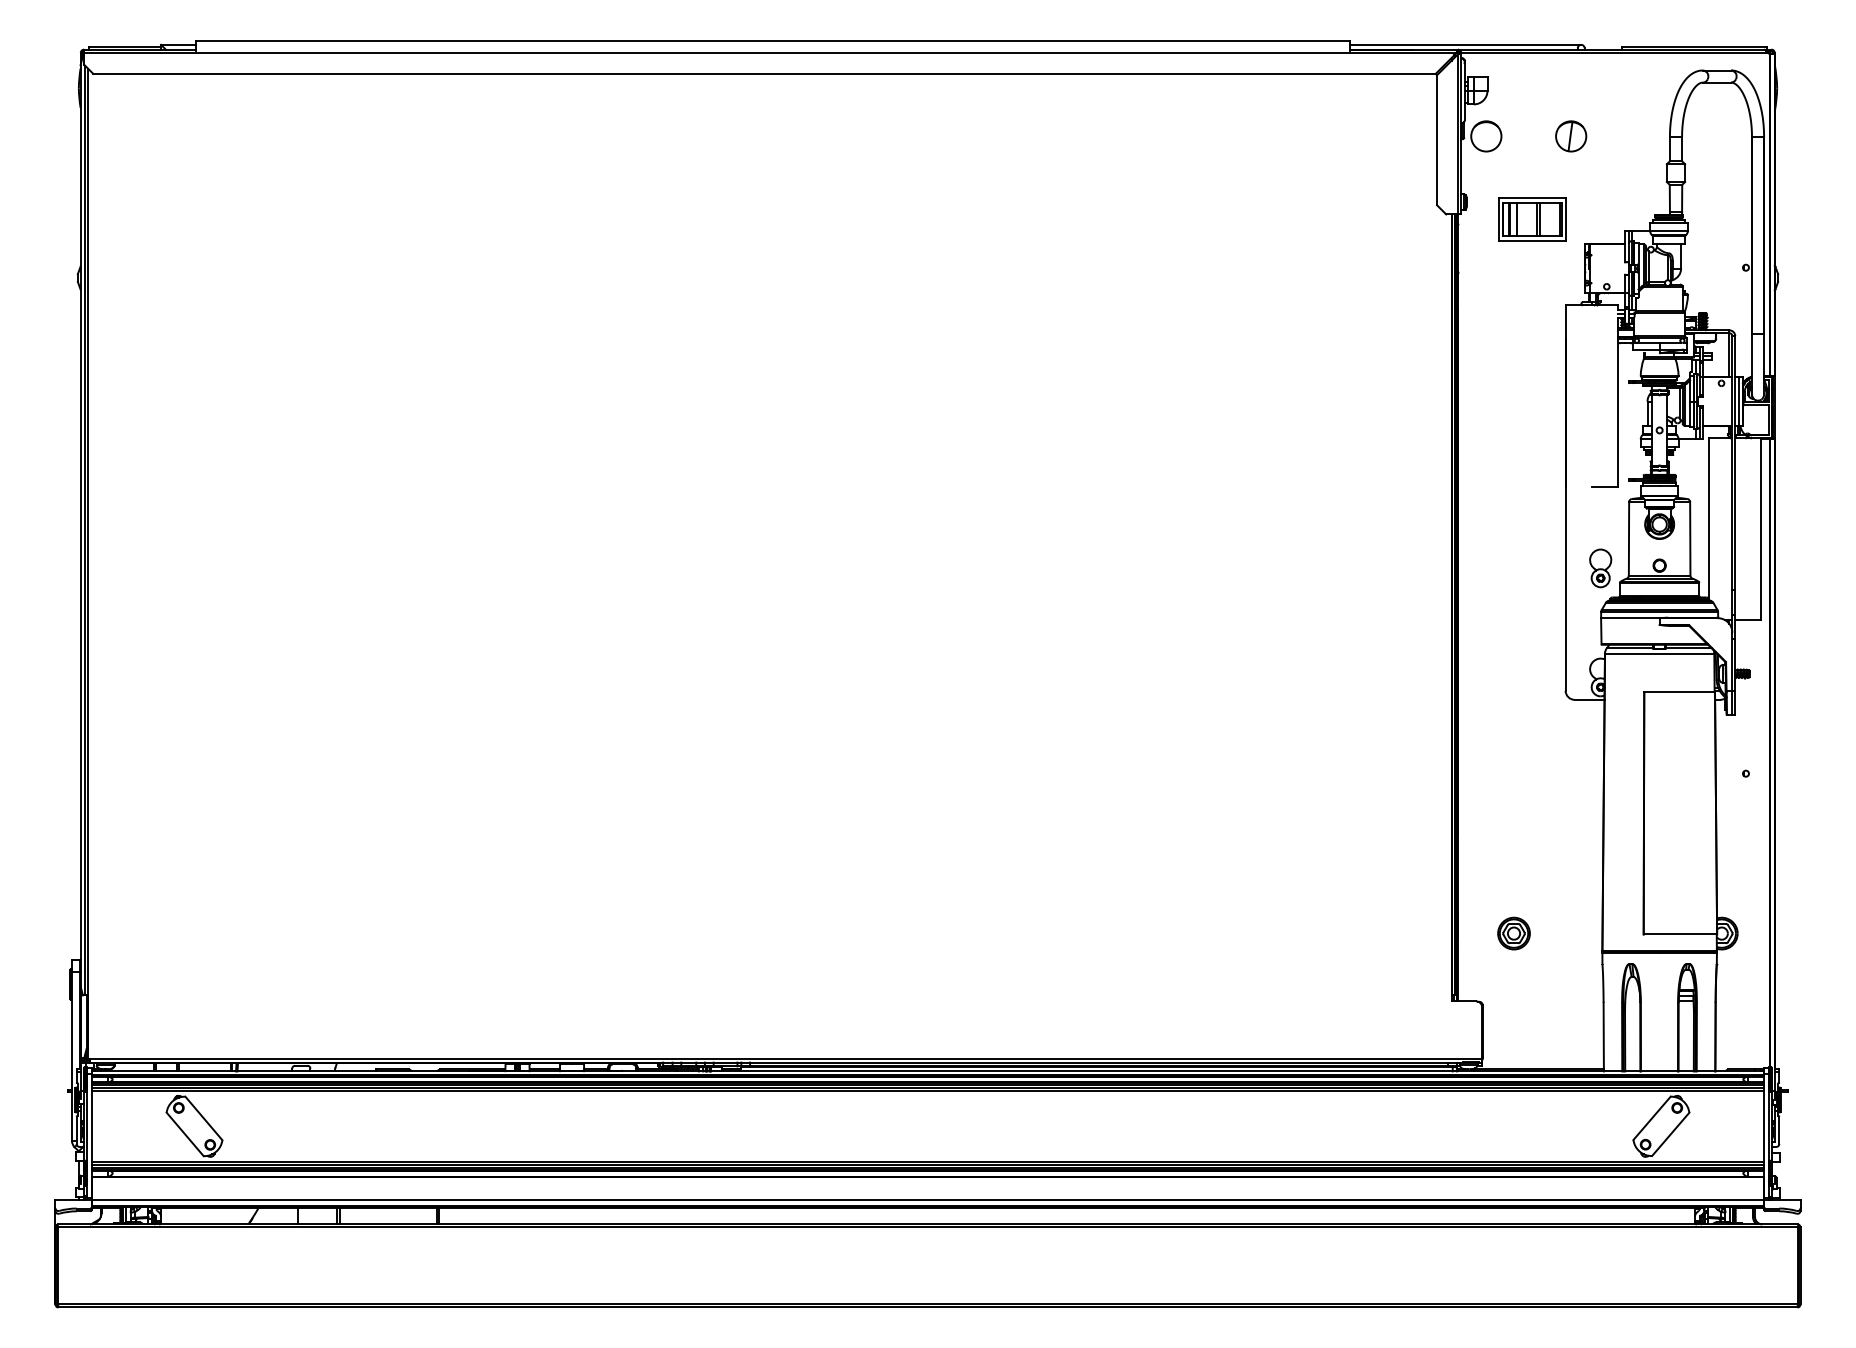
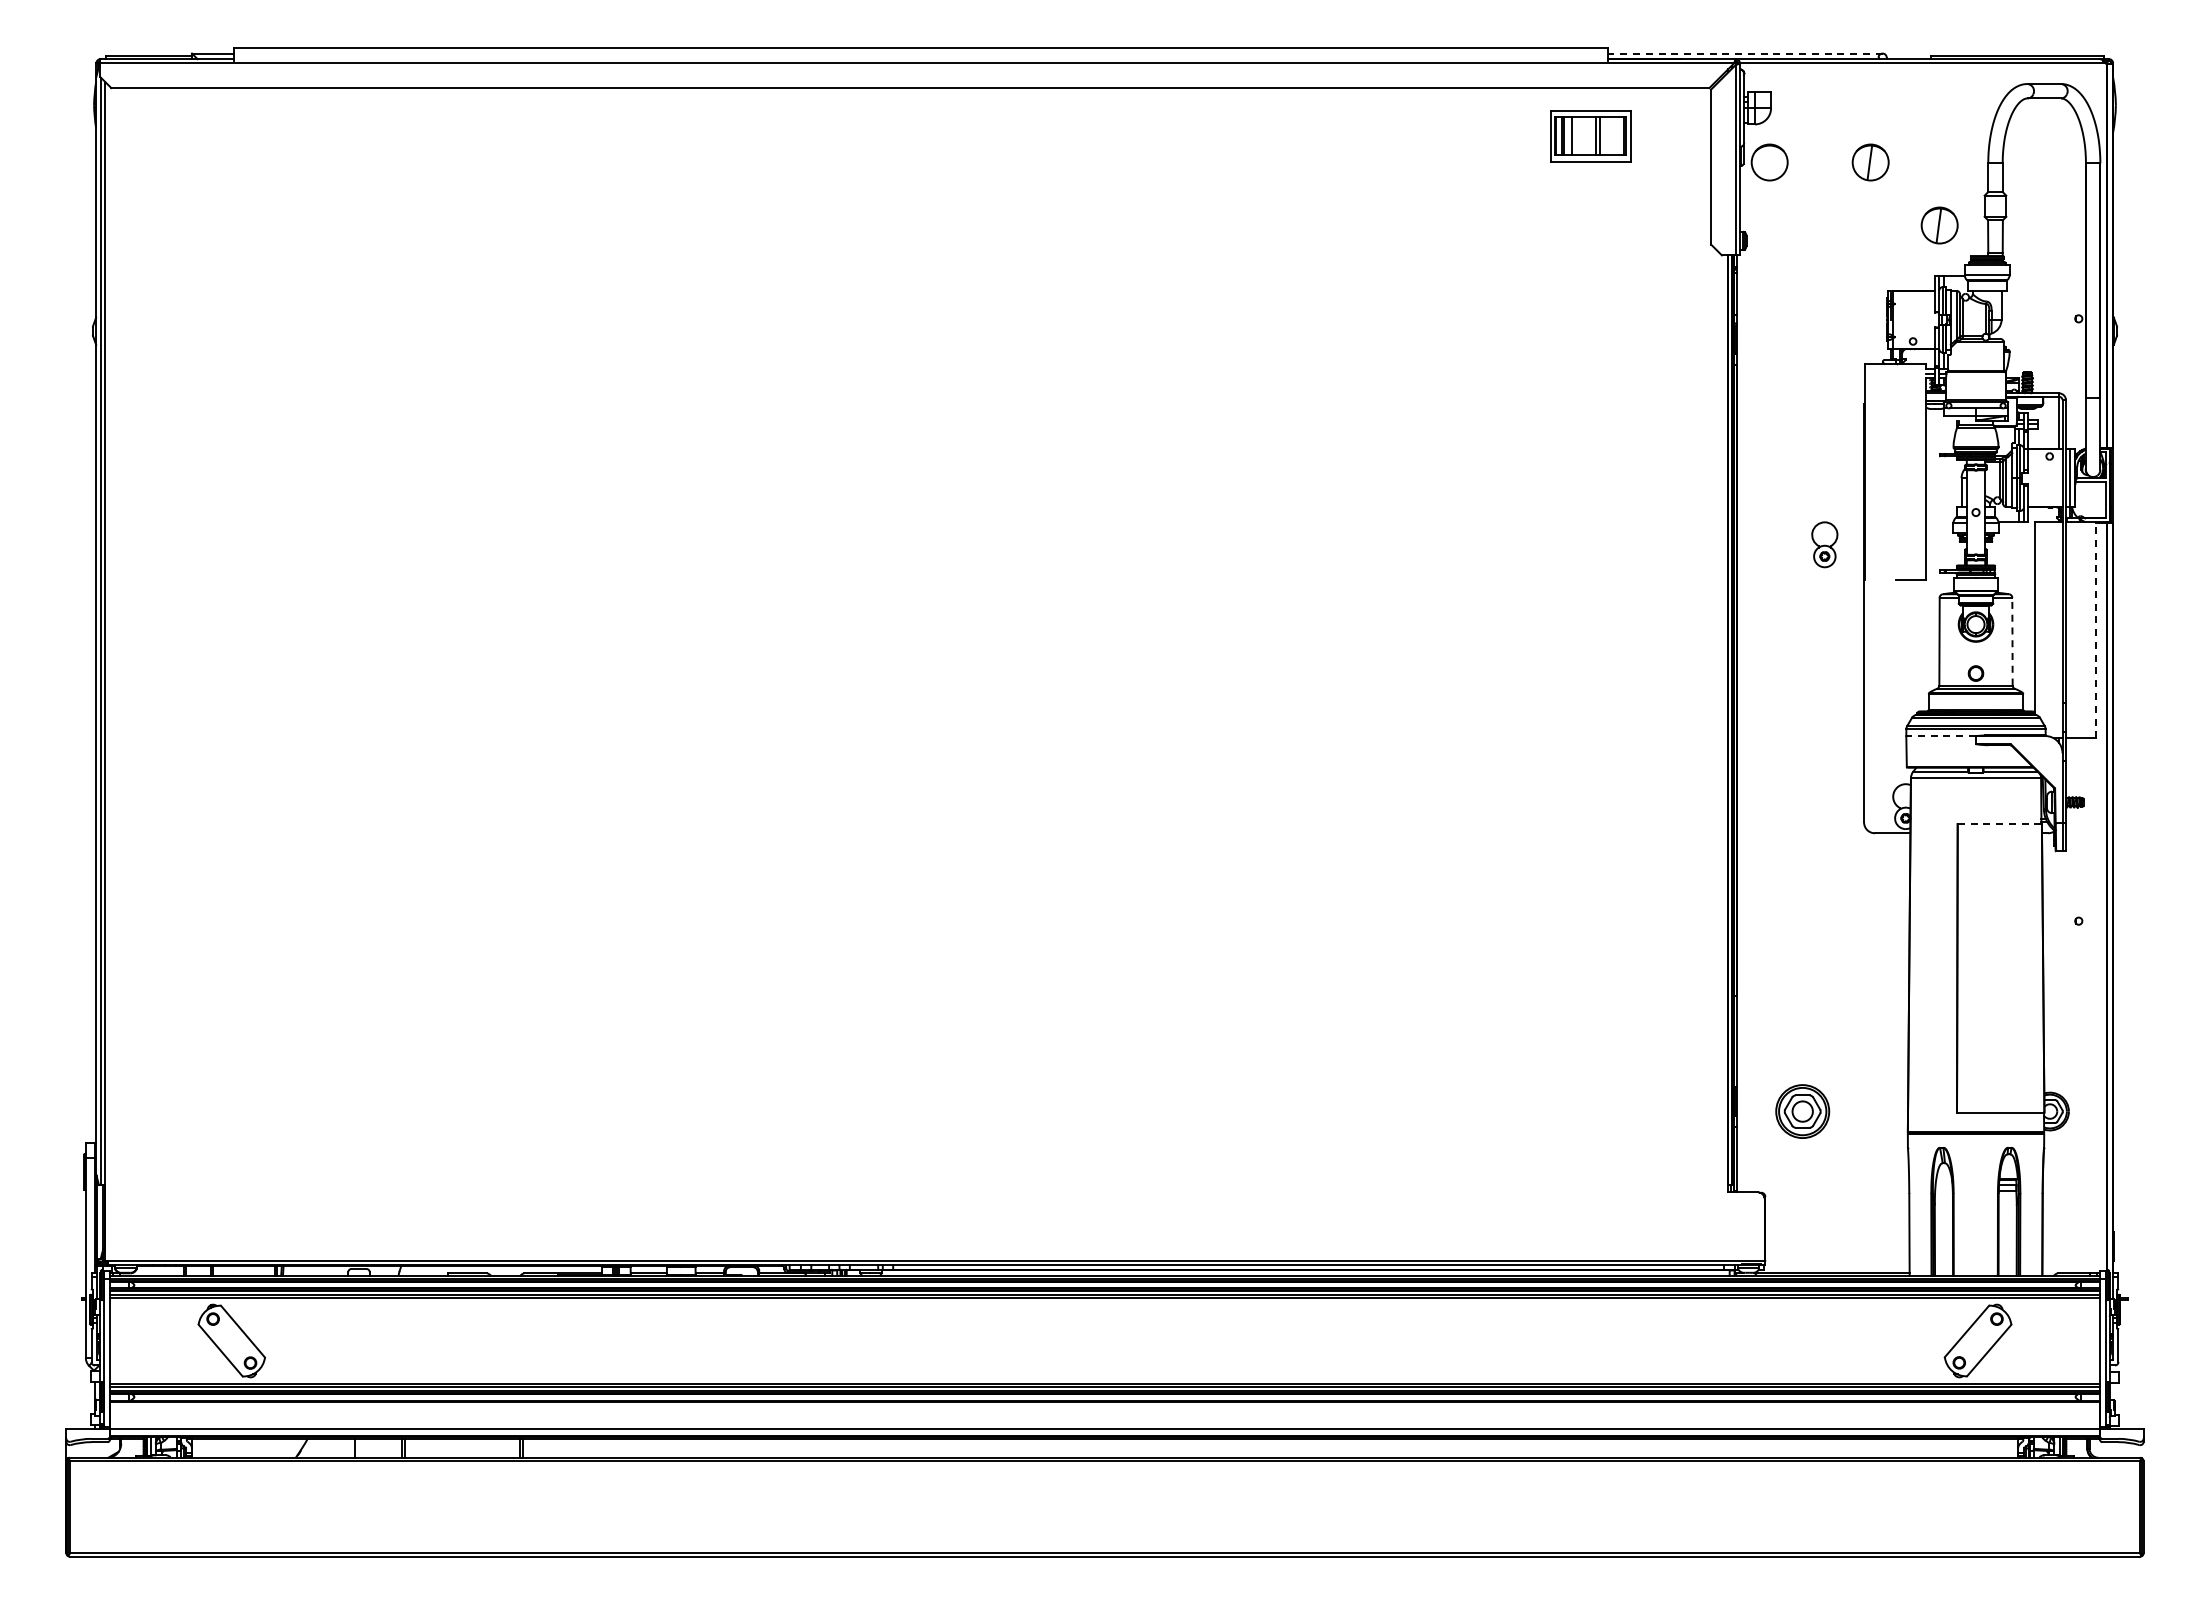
line: (1465, 44) -> (1744, 53), solid -> dashed
part: (1628, 189) -> (1939, 225), added
part: (1532, 219) -> (1590, 136), moved
line: (1760, 528) -> (2096, 629), solid -> dashed
line: (1690, 538) -> (2012, 641), solid -> dashed
part: (1600, 568) -> (1824, 544), moved
line: (1630, 618) -> (1941, 736), solid -> dashed
line: (1680, 692) -> (2000, 824), solid -> dashed
part: (1513, 933) -> (1802, 1111), size x1.4

